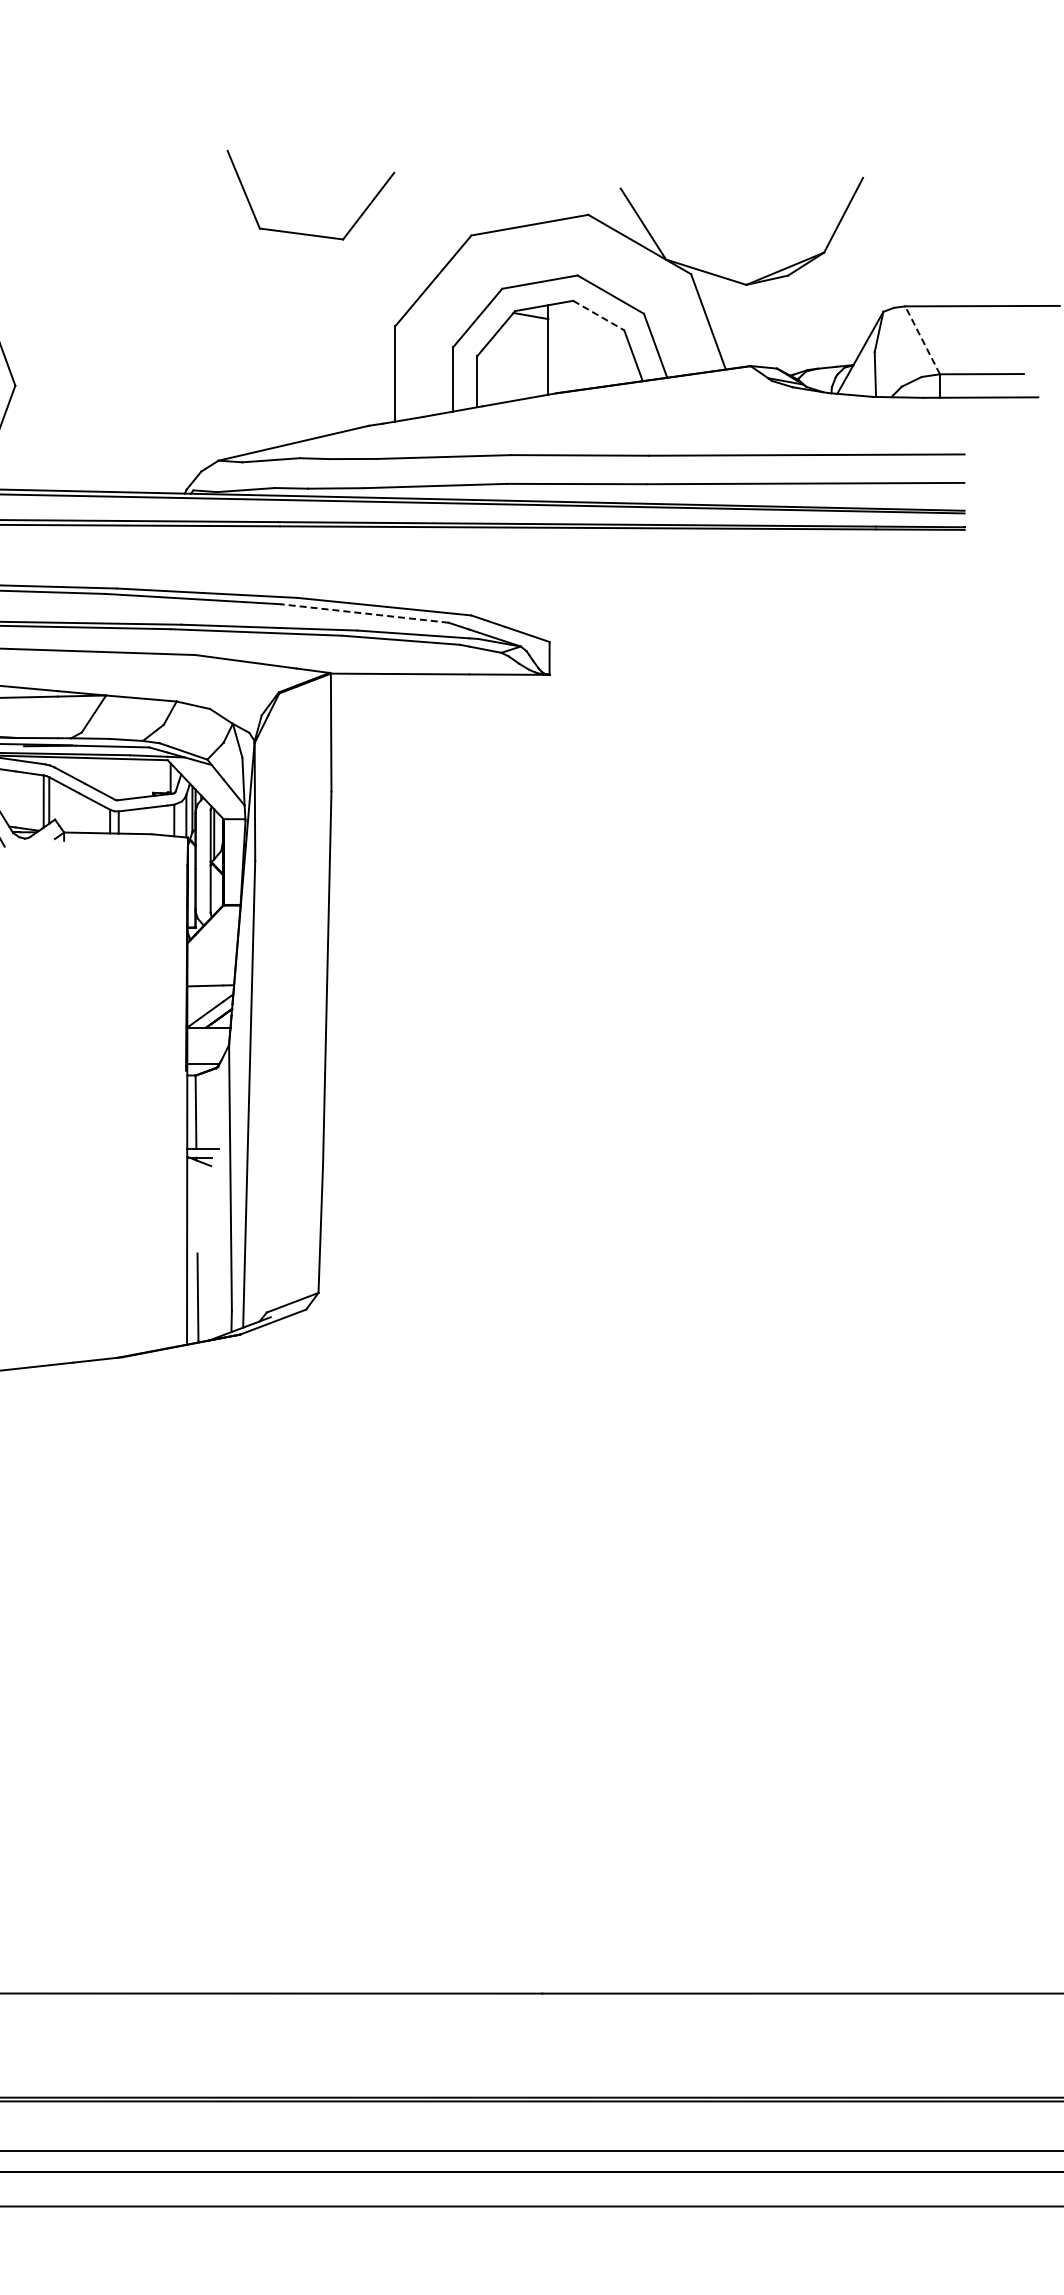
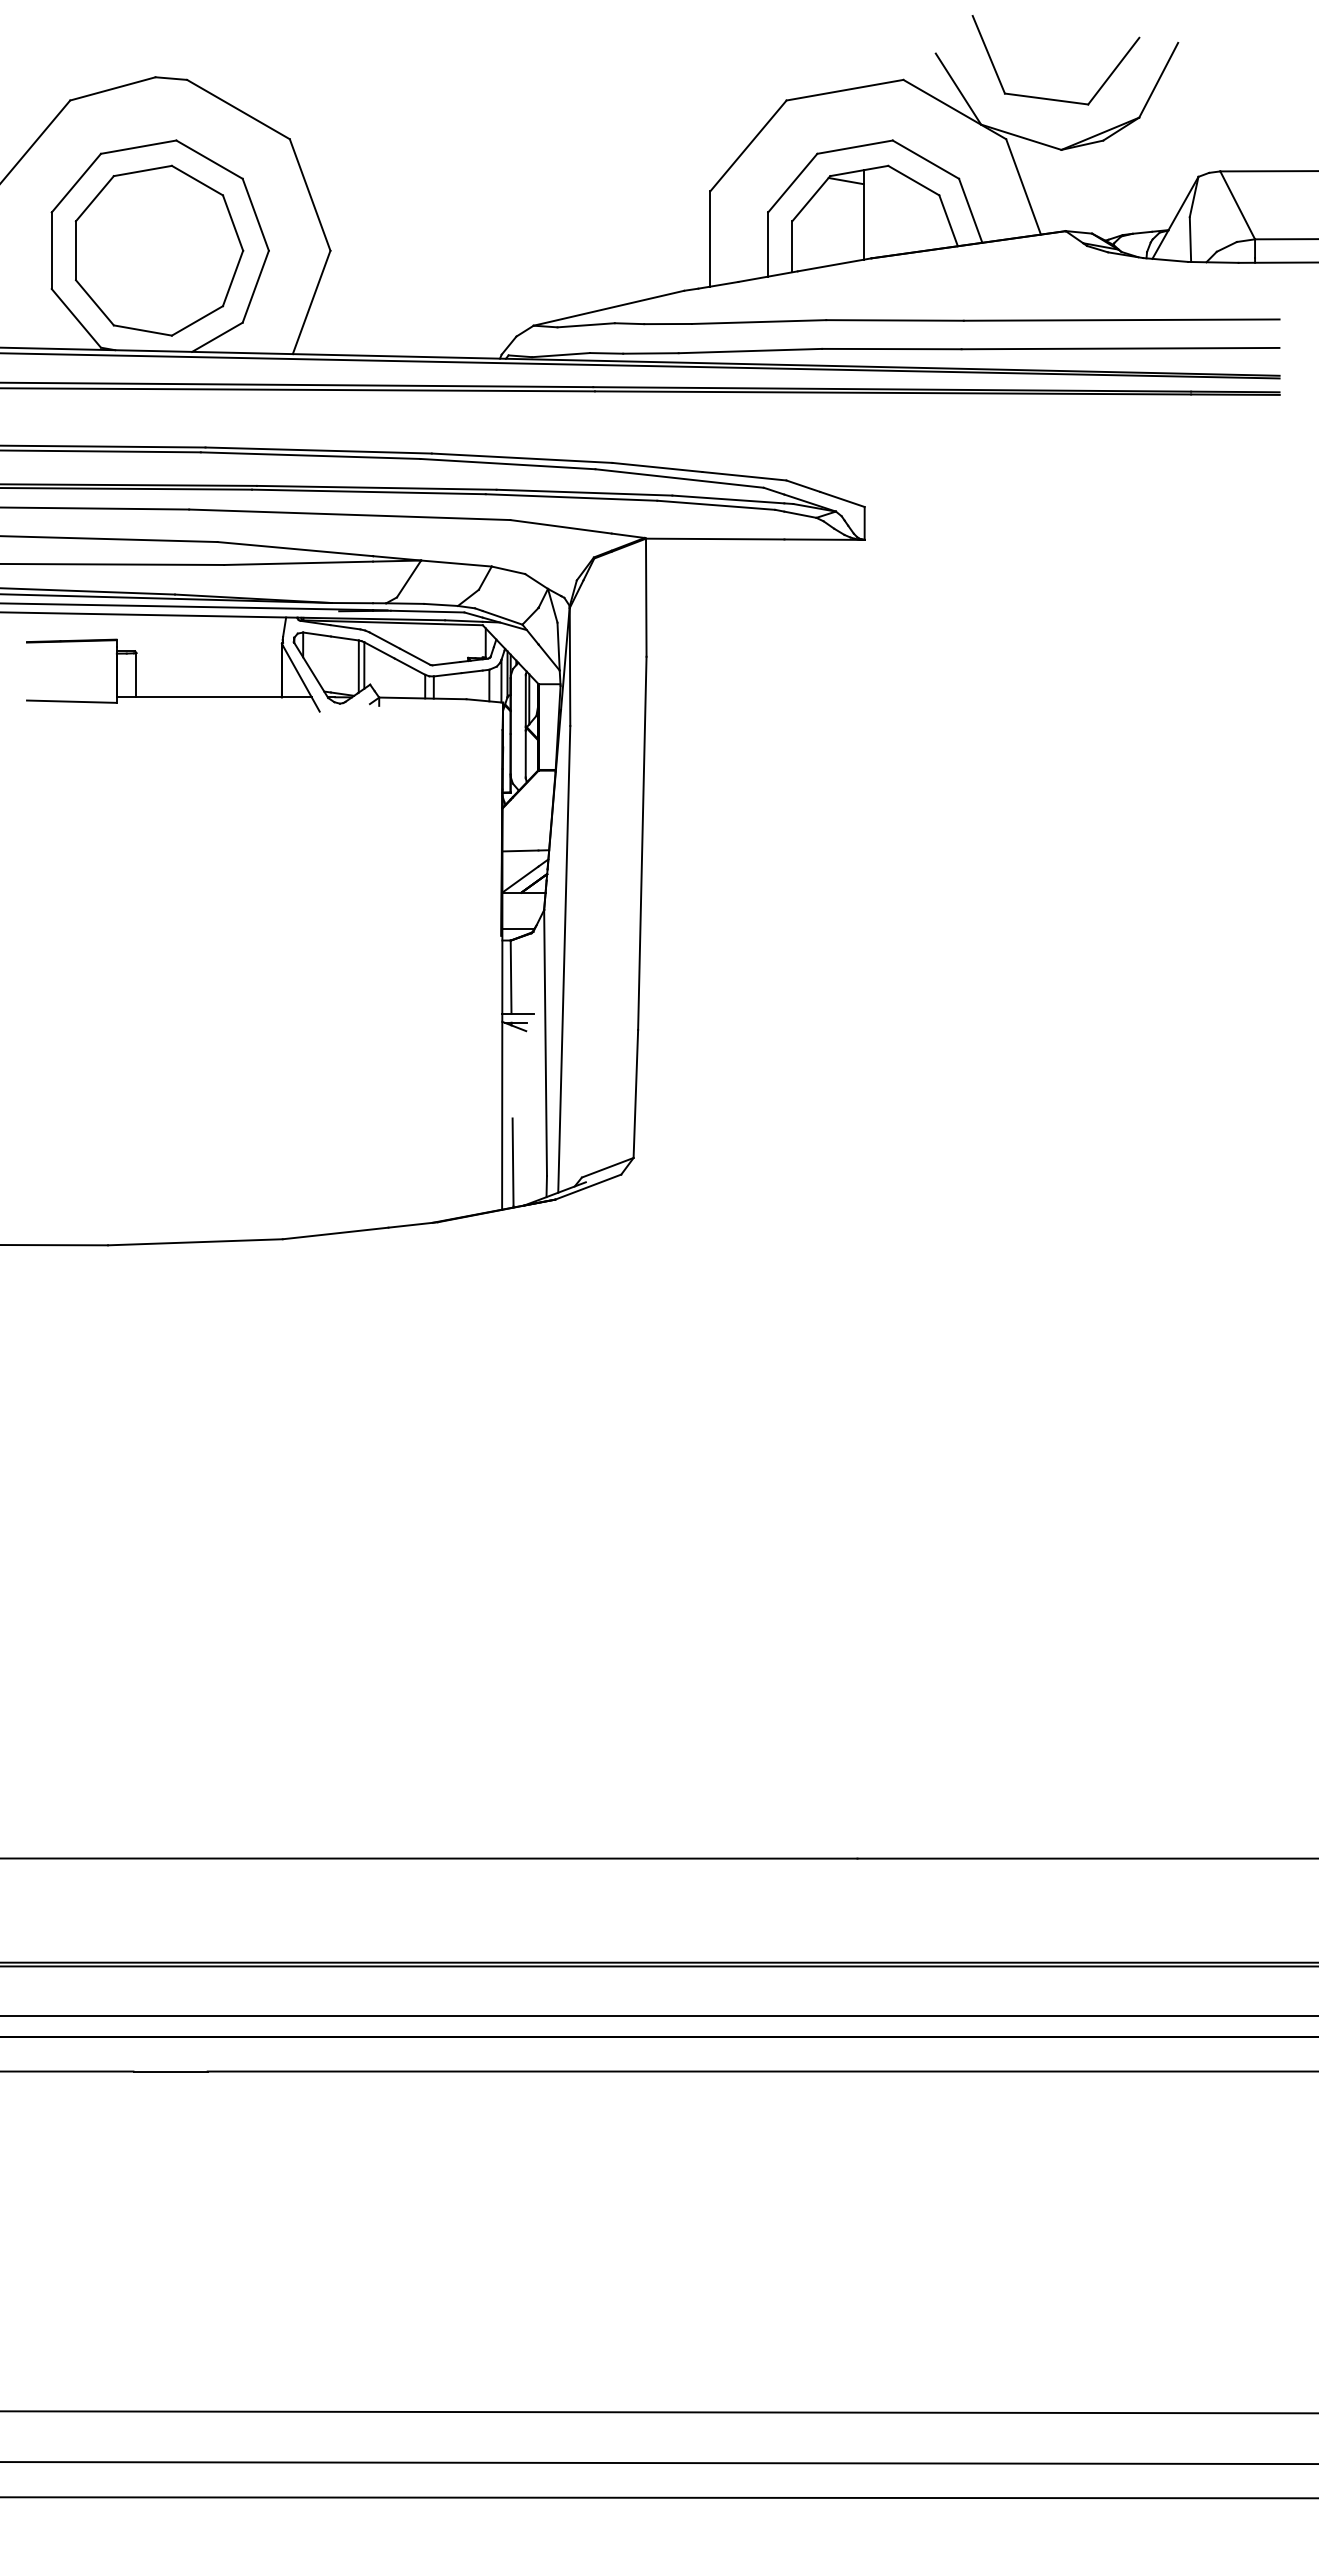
part: (307, 233) -> (1052, 98), moved
line: (599, 315) -> (914, 180), dashed -> solid
line: (922, 339) -> (1237, 204), dashed -> solid
line: (364, 613) -> (679, 478), dashed -> solid

